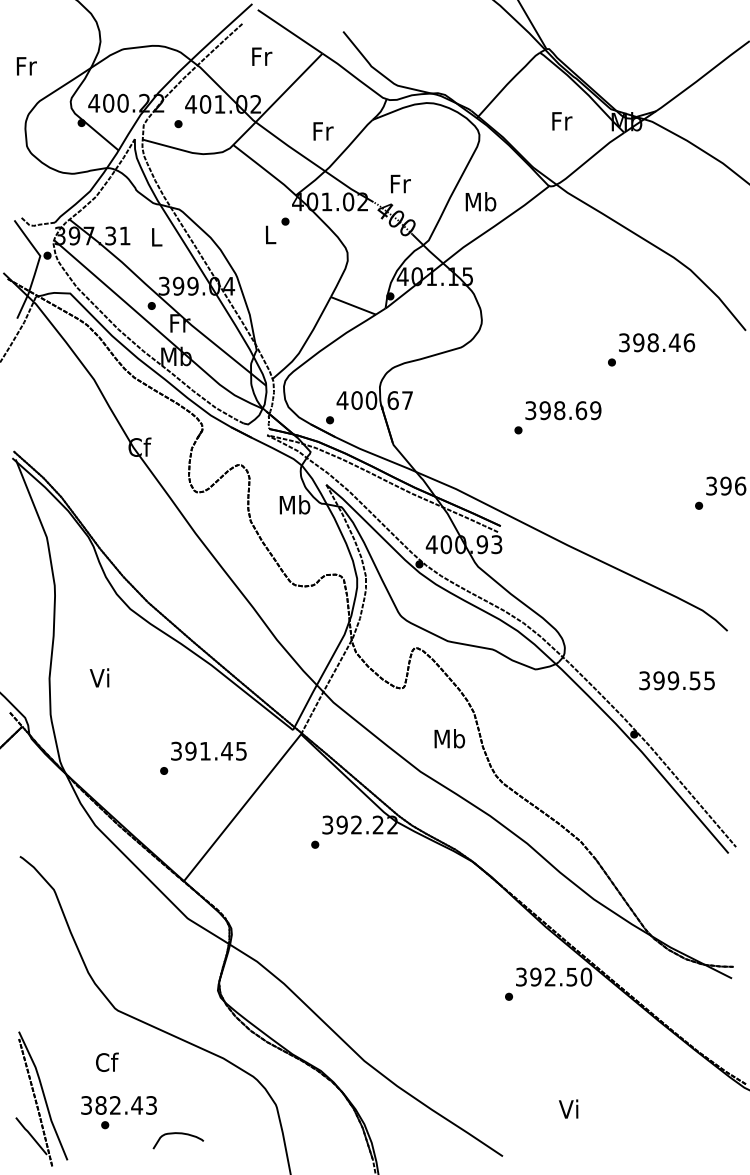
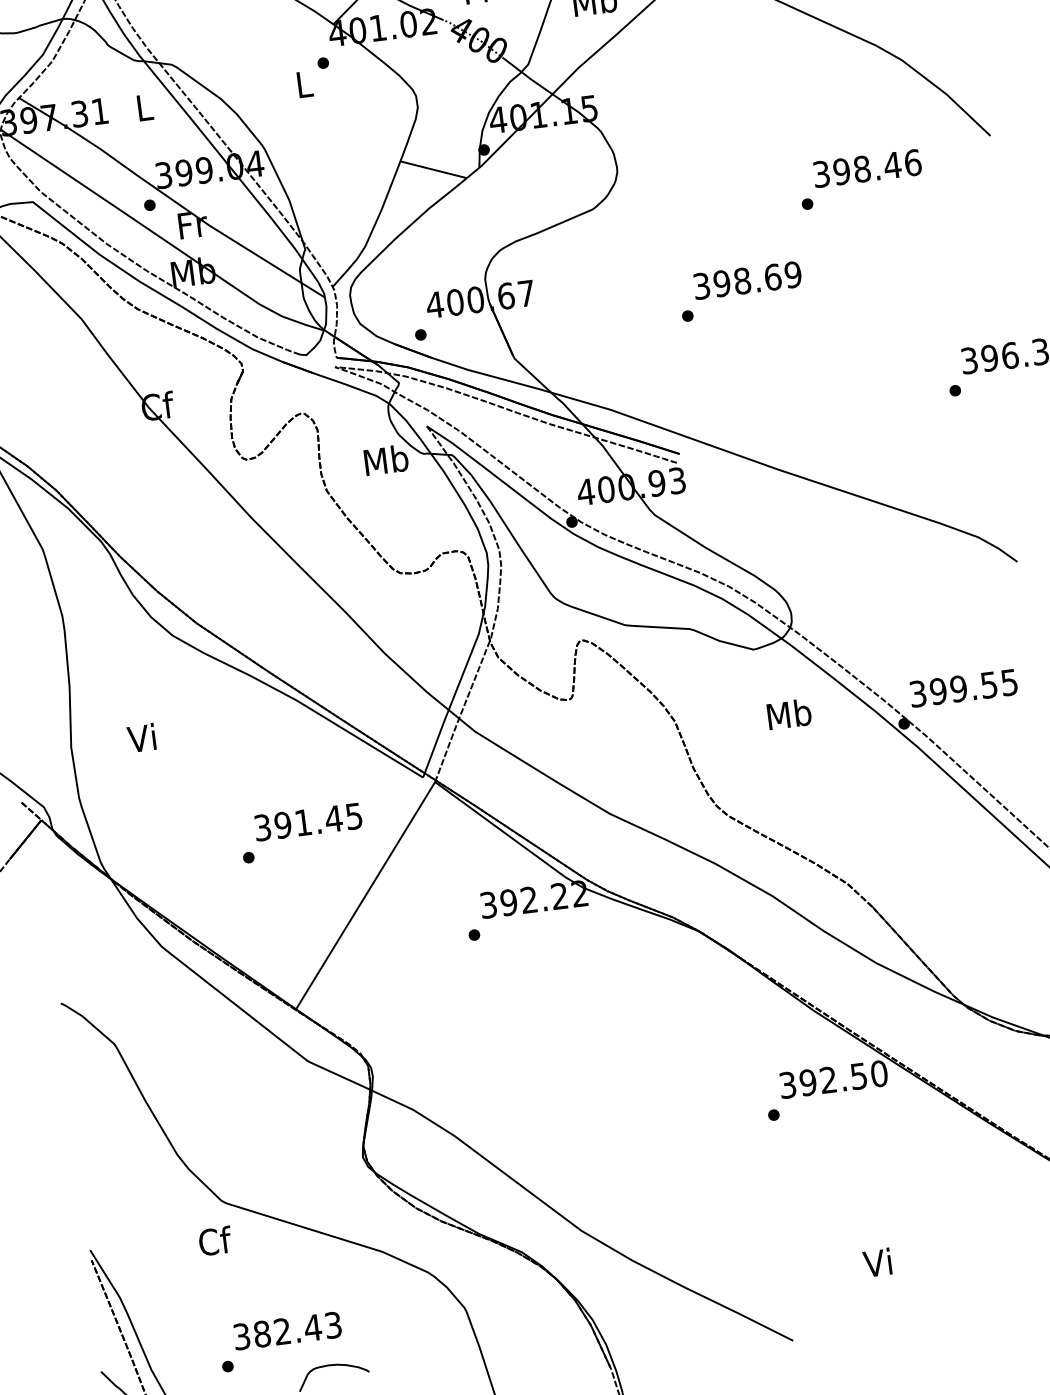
text: (676, 680) -> (962, 687), moved
text: (449, 738) -> (788, 713), moved
text: (107, 1061) -> (215, 1239), moved
text: (118, 1105) -> (286, 1331), moved

